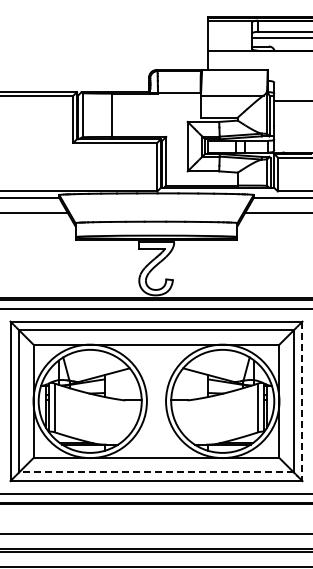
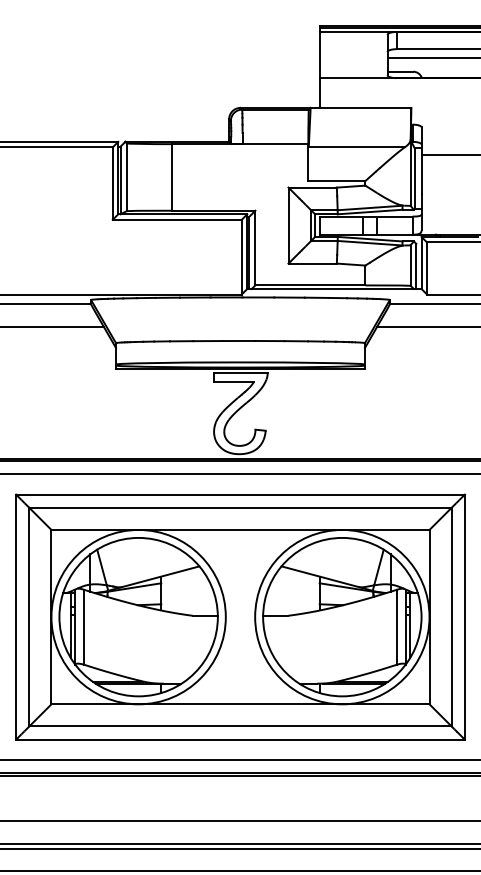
line: (302, 401) -> (464, 617), dashed -> solid
line: (156, 472) -> (240, 726), dashed -> solid

